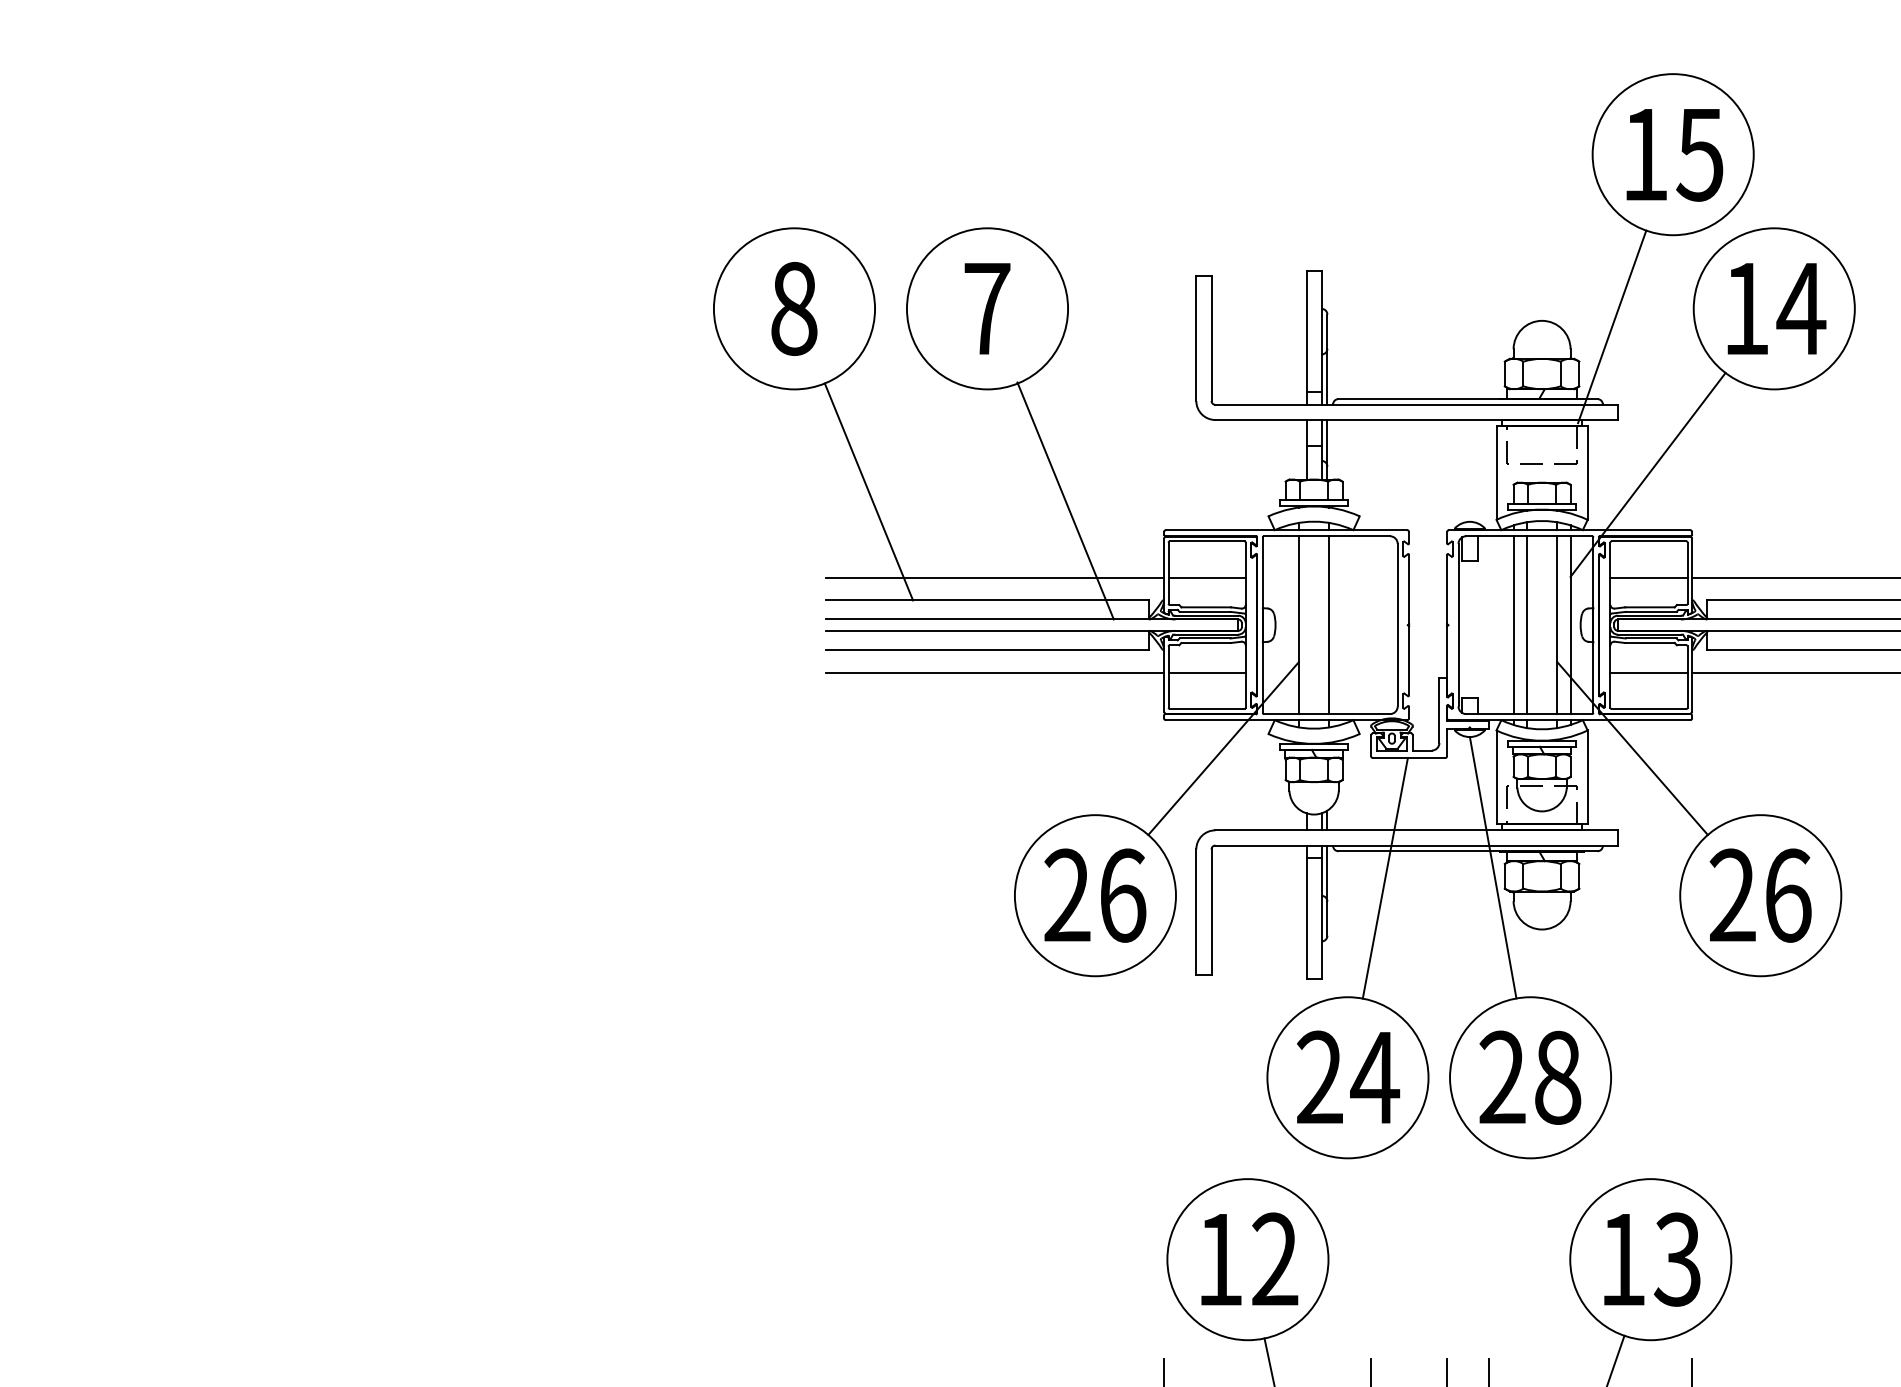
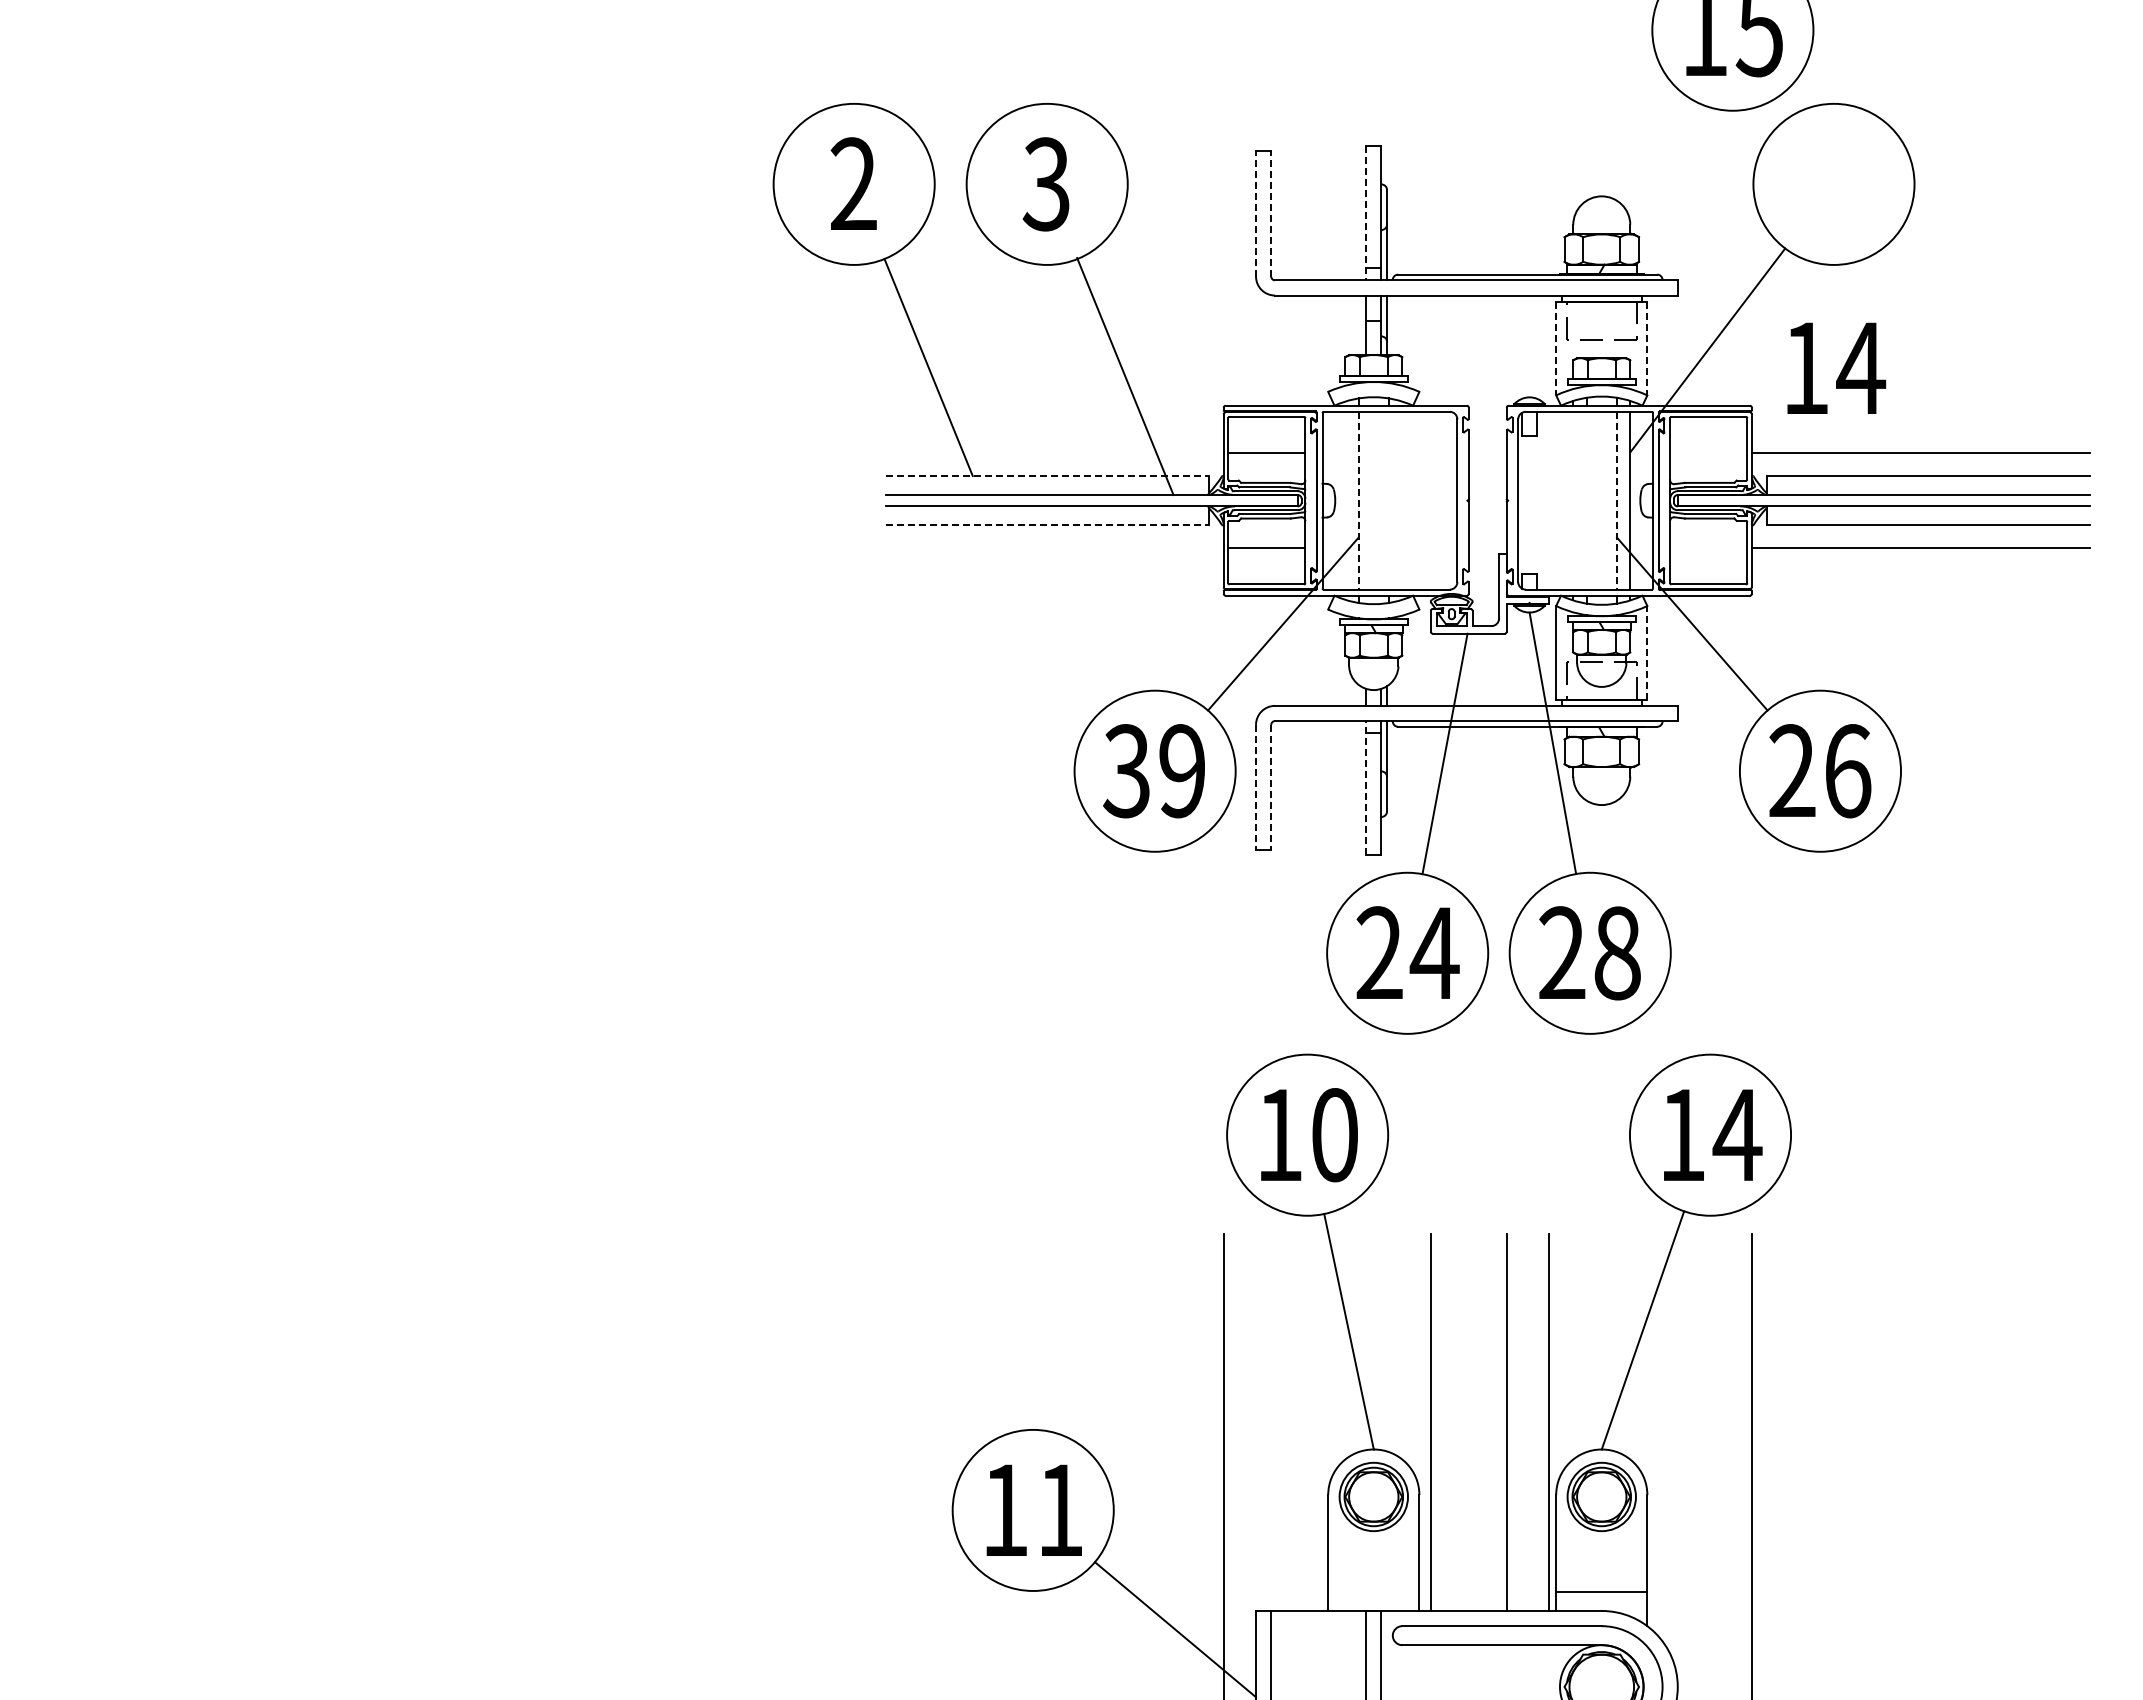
text: (1776, 307) -> (1836, 367), moved
text: (793, 308) -> (853, 184), 8 -> 2
text: (986, 308) -> (1046, 184), 7 -> 3
line: (1611, 326) -> (1671, 202), removed
line: (1196, 337) -> (1256, 213), solid -> dashed
line: (1211, 337) -> (1271, 213), solid -> dashed
line: (1306, 337) -> (1366, 213), solid -> dashed
line: (1496, 472) -> (1556, 348), solid -> dashed
line: (1587, 472) -> (1647, 348), solid -> dashed
line: (994, 577) -> (1054, 453), removed
line: (1648, 577) -> (1708, 453), removed
line: (987, 600) -> (1047, 476), solid -> dashed
line: (1298, 624) -> (1358, 500), solid -> dashed
line: (1329, 624) -> (1389, 500), removed
line: (1513, 624) -> (1573, 500), removed
line: (1526, 624) -> (1586, 500), removed
line: (1556, 624) -> (1616, 500), solid -> dashed
line: (987, 649) -> (1047, 525), solid -> dashed
line: (994, 672) -> (1054, 548), removed
line: (1648, 672) -> (1708, 548), removed
line: (1587, 776) -> (1647, 652), solid -> dashed
text: (1094, 895) -> (1154, 771), 26 -> 39
line: (1196, 911) -> (1256, 787), solid -> dashed
line: (1211, 911) -> (1271, 787), solid -> dashed
line: (1306, 912) -> (1366, 788), solid -> dashed
text: (1274, 1259) -> (1334, 1135), 12 -> 10
text: (1677, 1259) -> (1737, 1135), 13 -> 14

